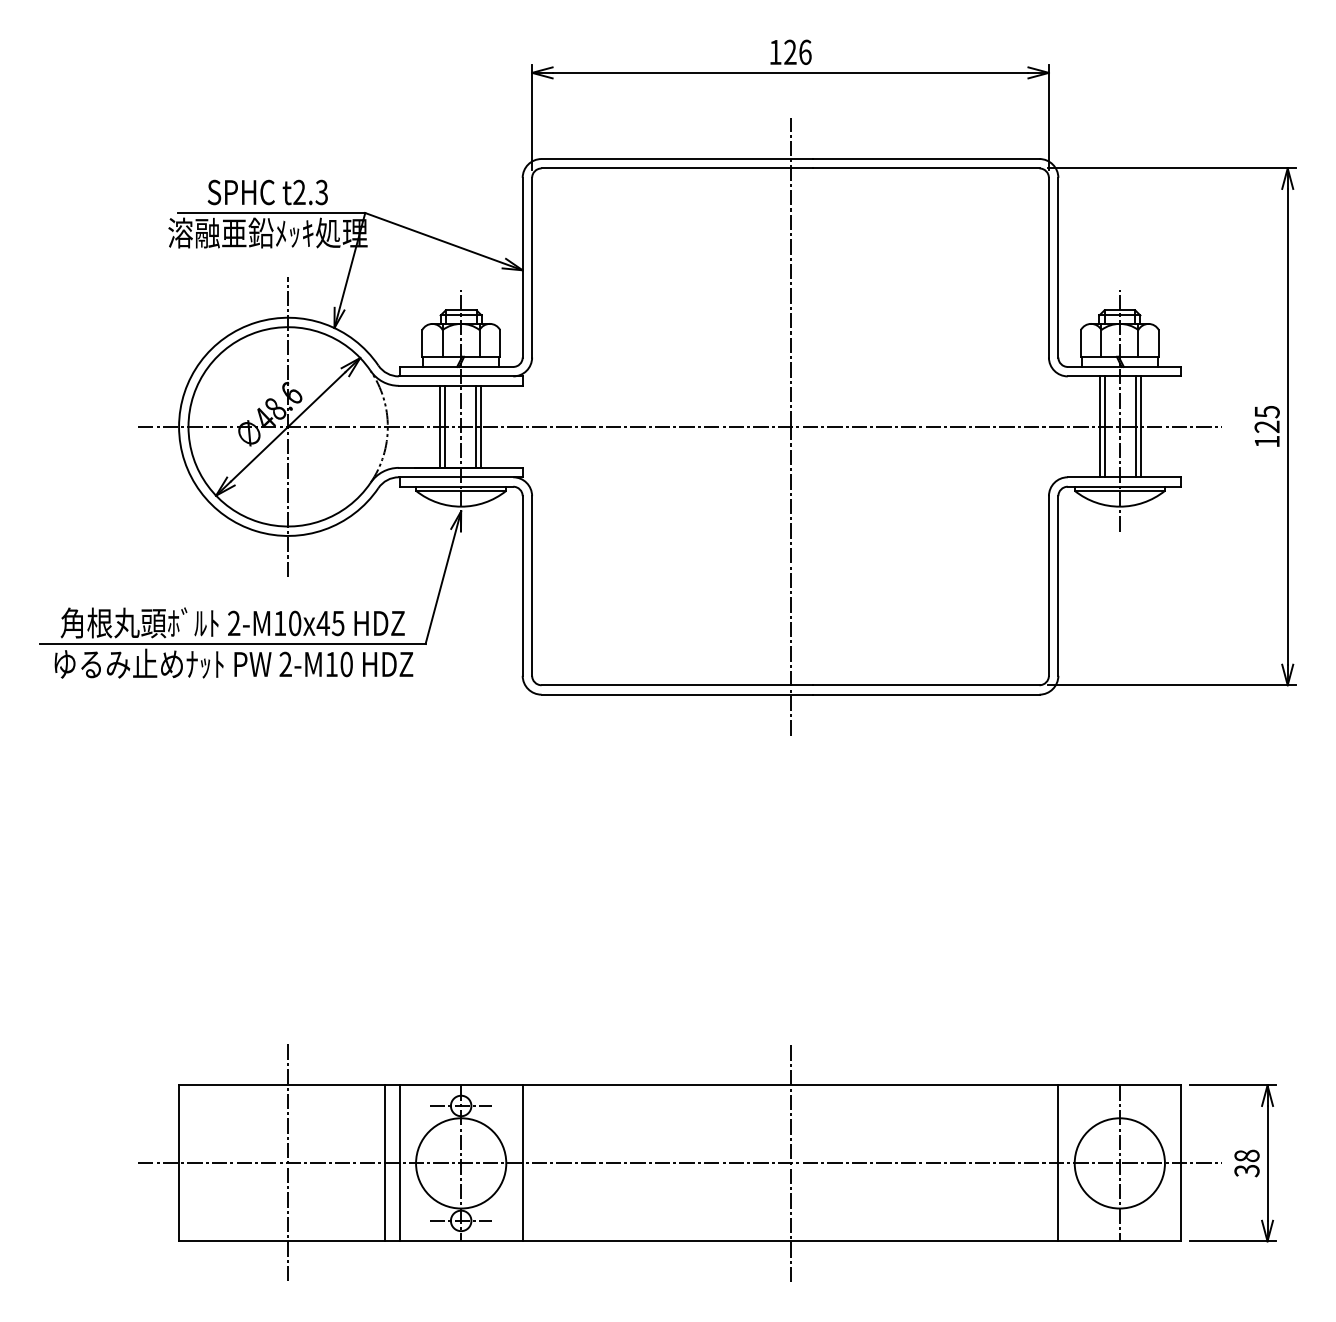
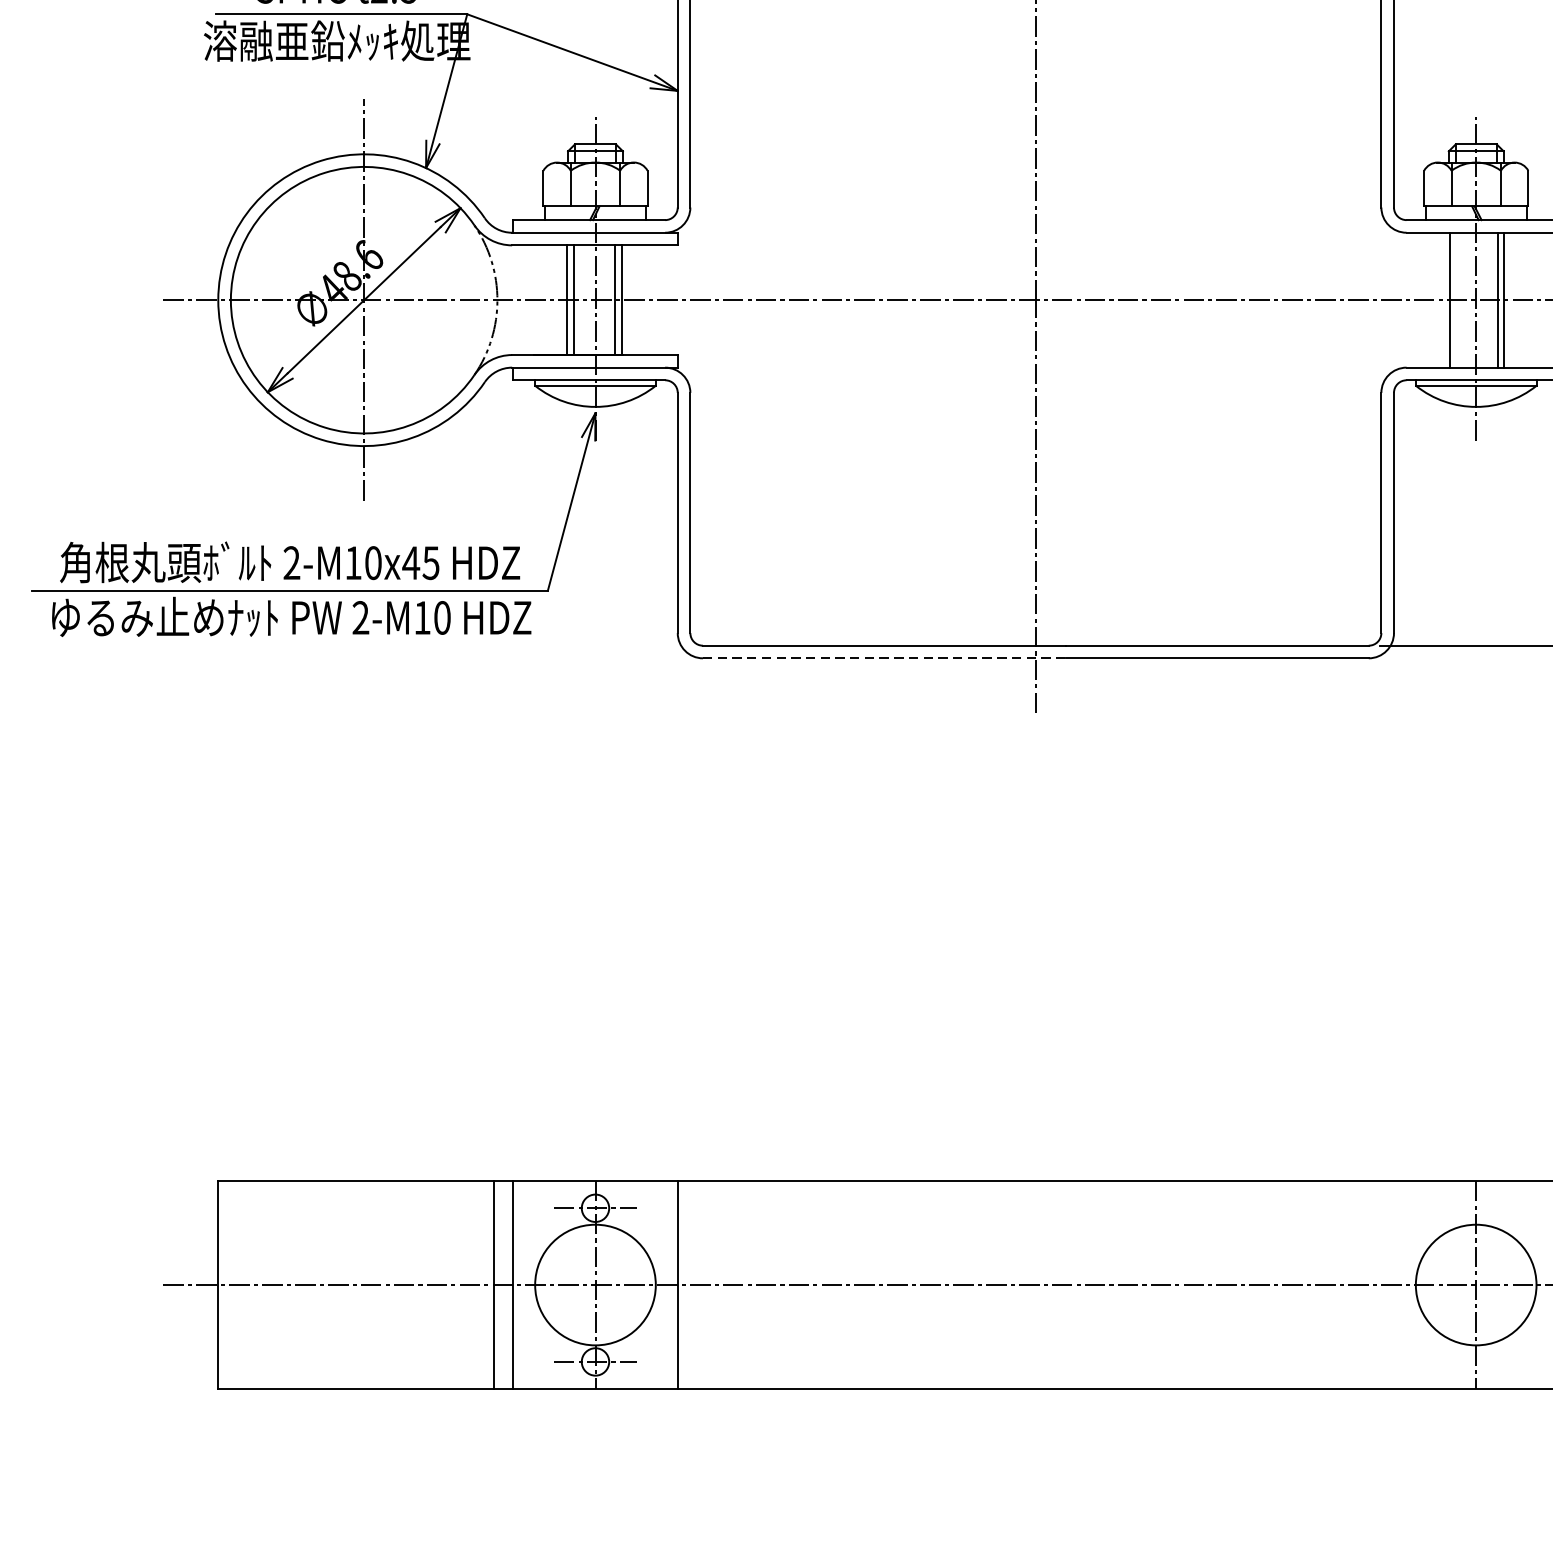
line: (1105, 426) -> (1457, 299), removed
line: (677, 694) -> (884, 658), solid -> dashed
line: (288, 1163) -> (364, 1285), removed
line: (790, 1163) -> (1035, 1285), removed
line: (1058, 1163) -> (1394, 1285), removed

